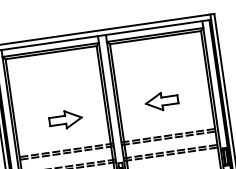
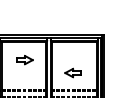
part: (64, 120) -> (24, 60), moved

